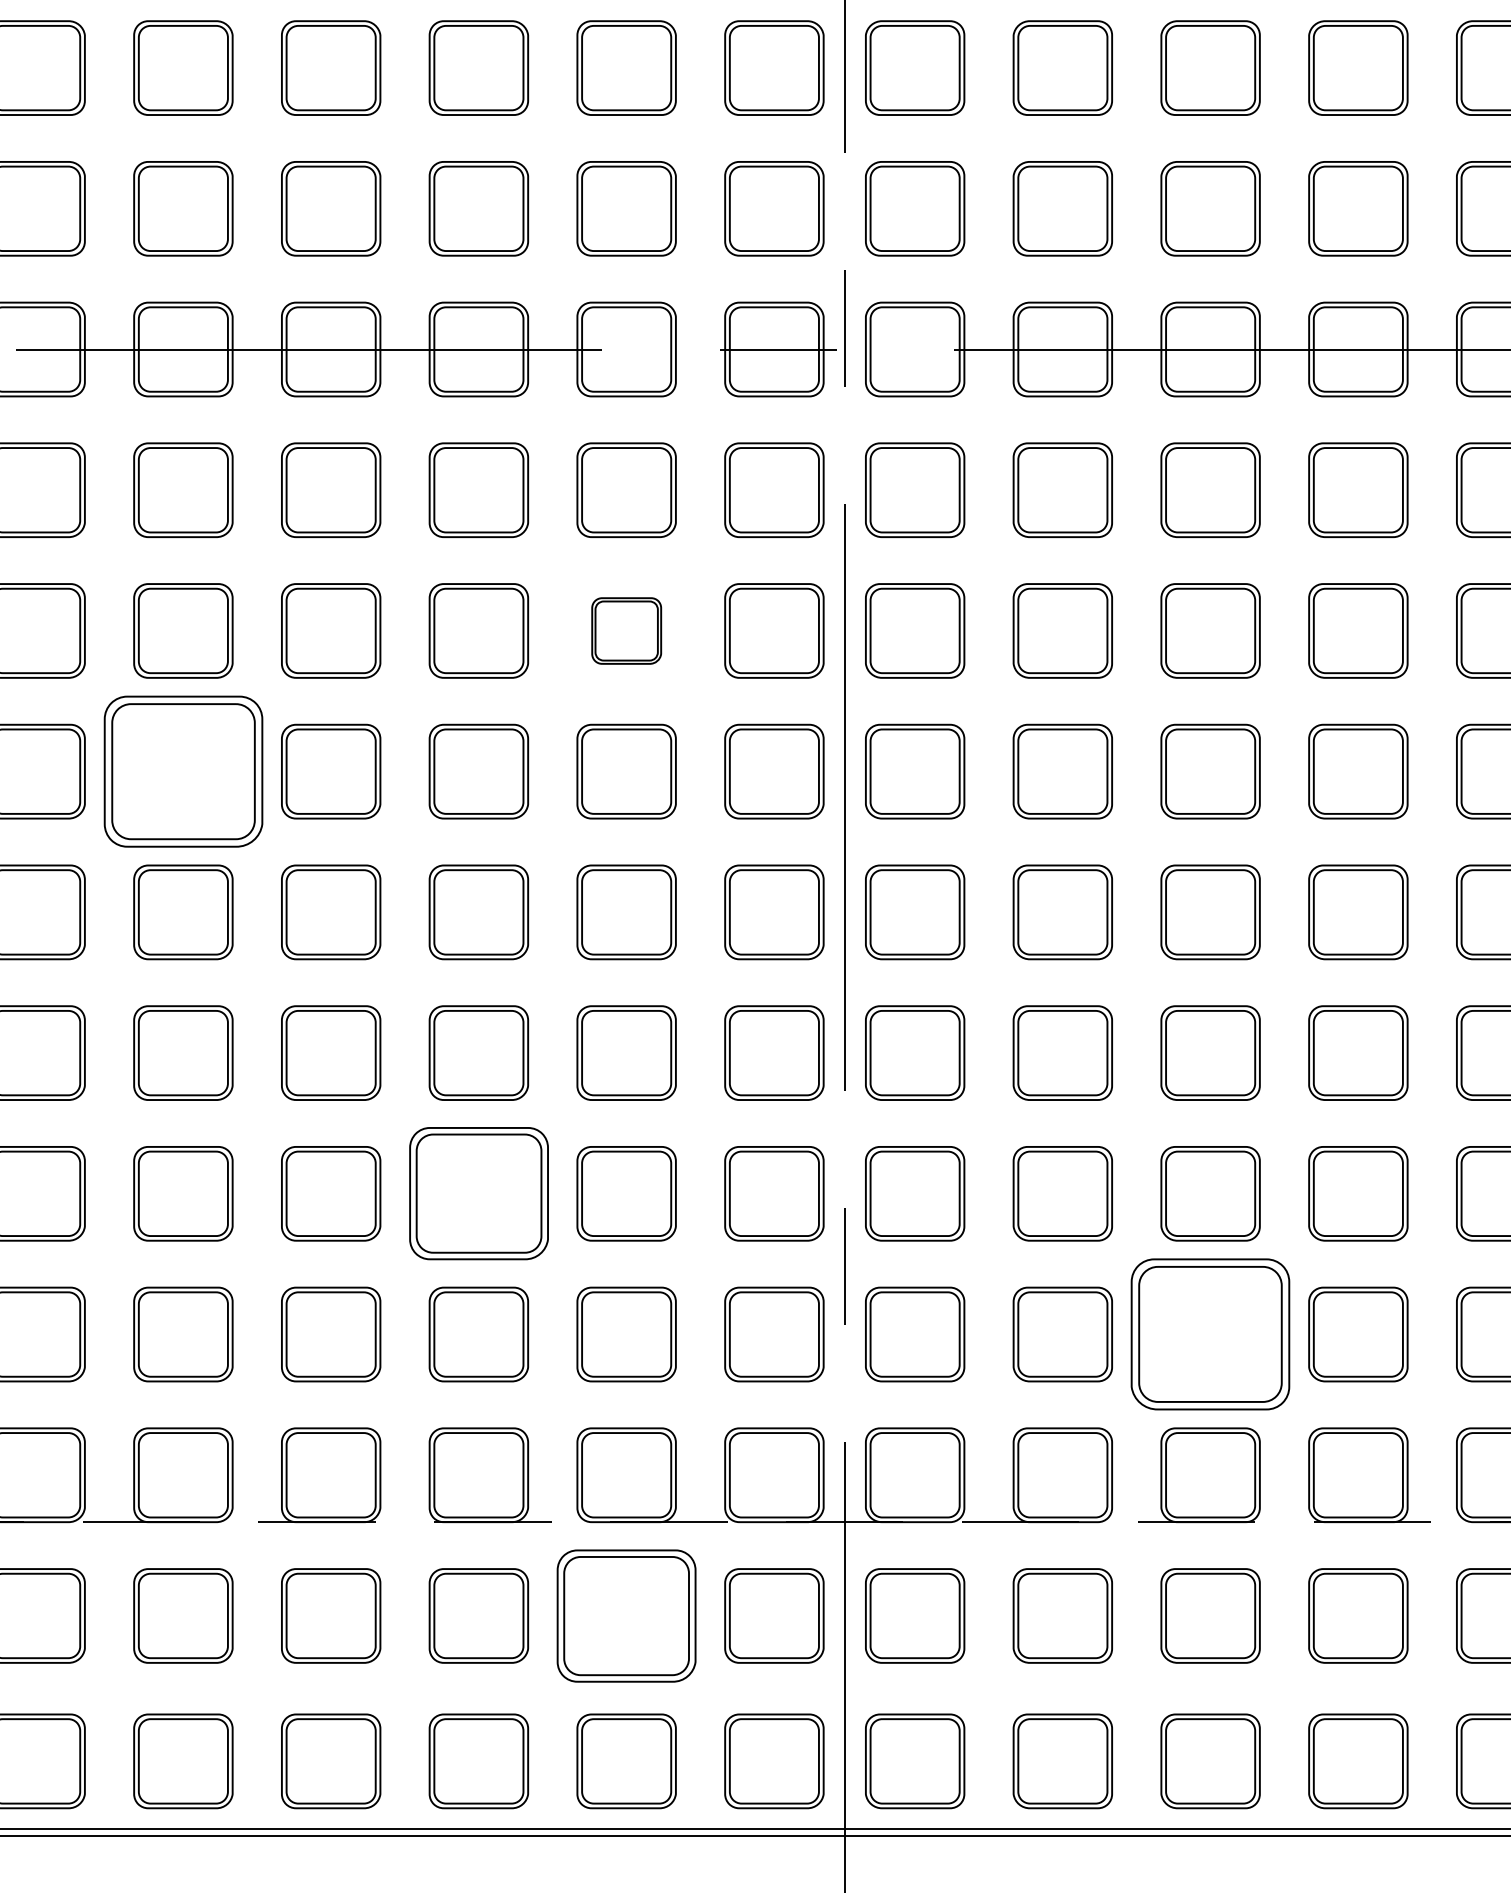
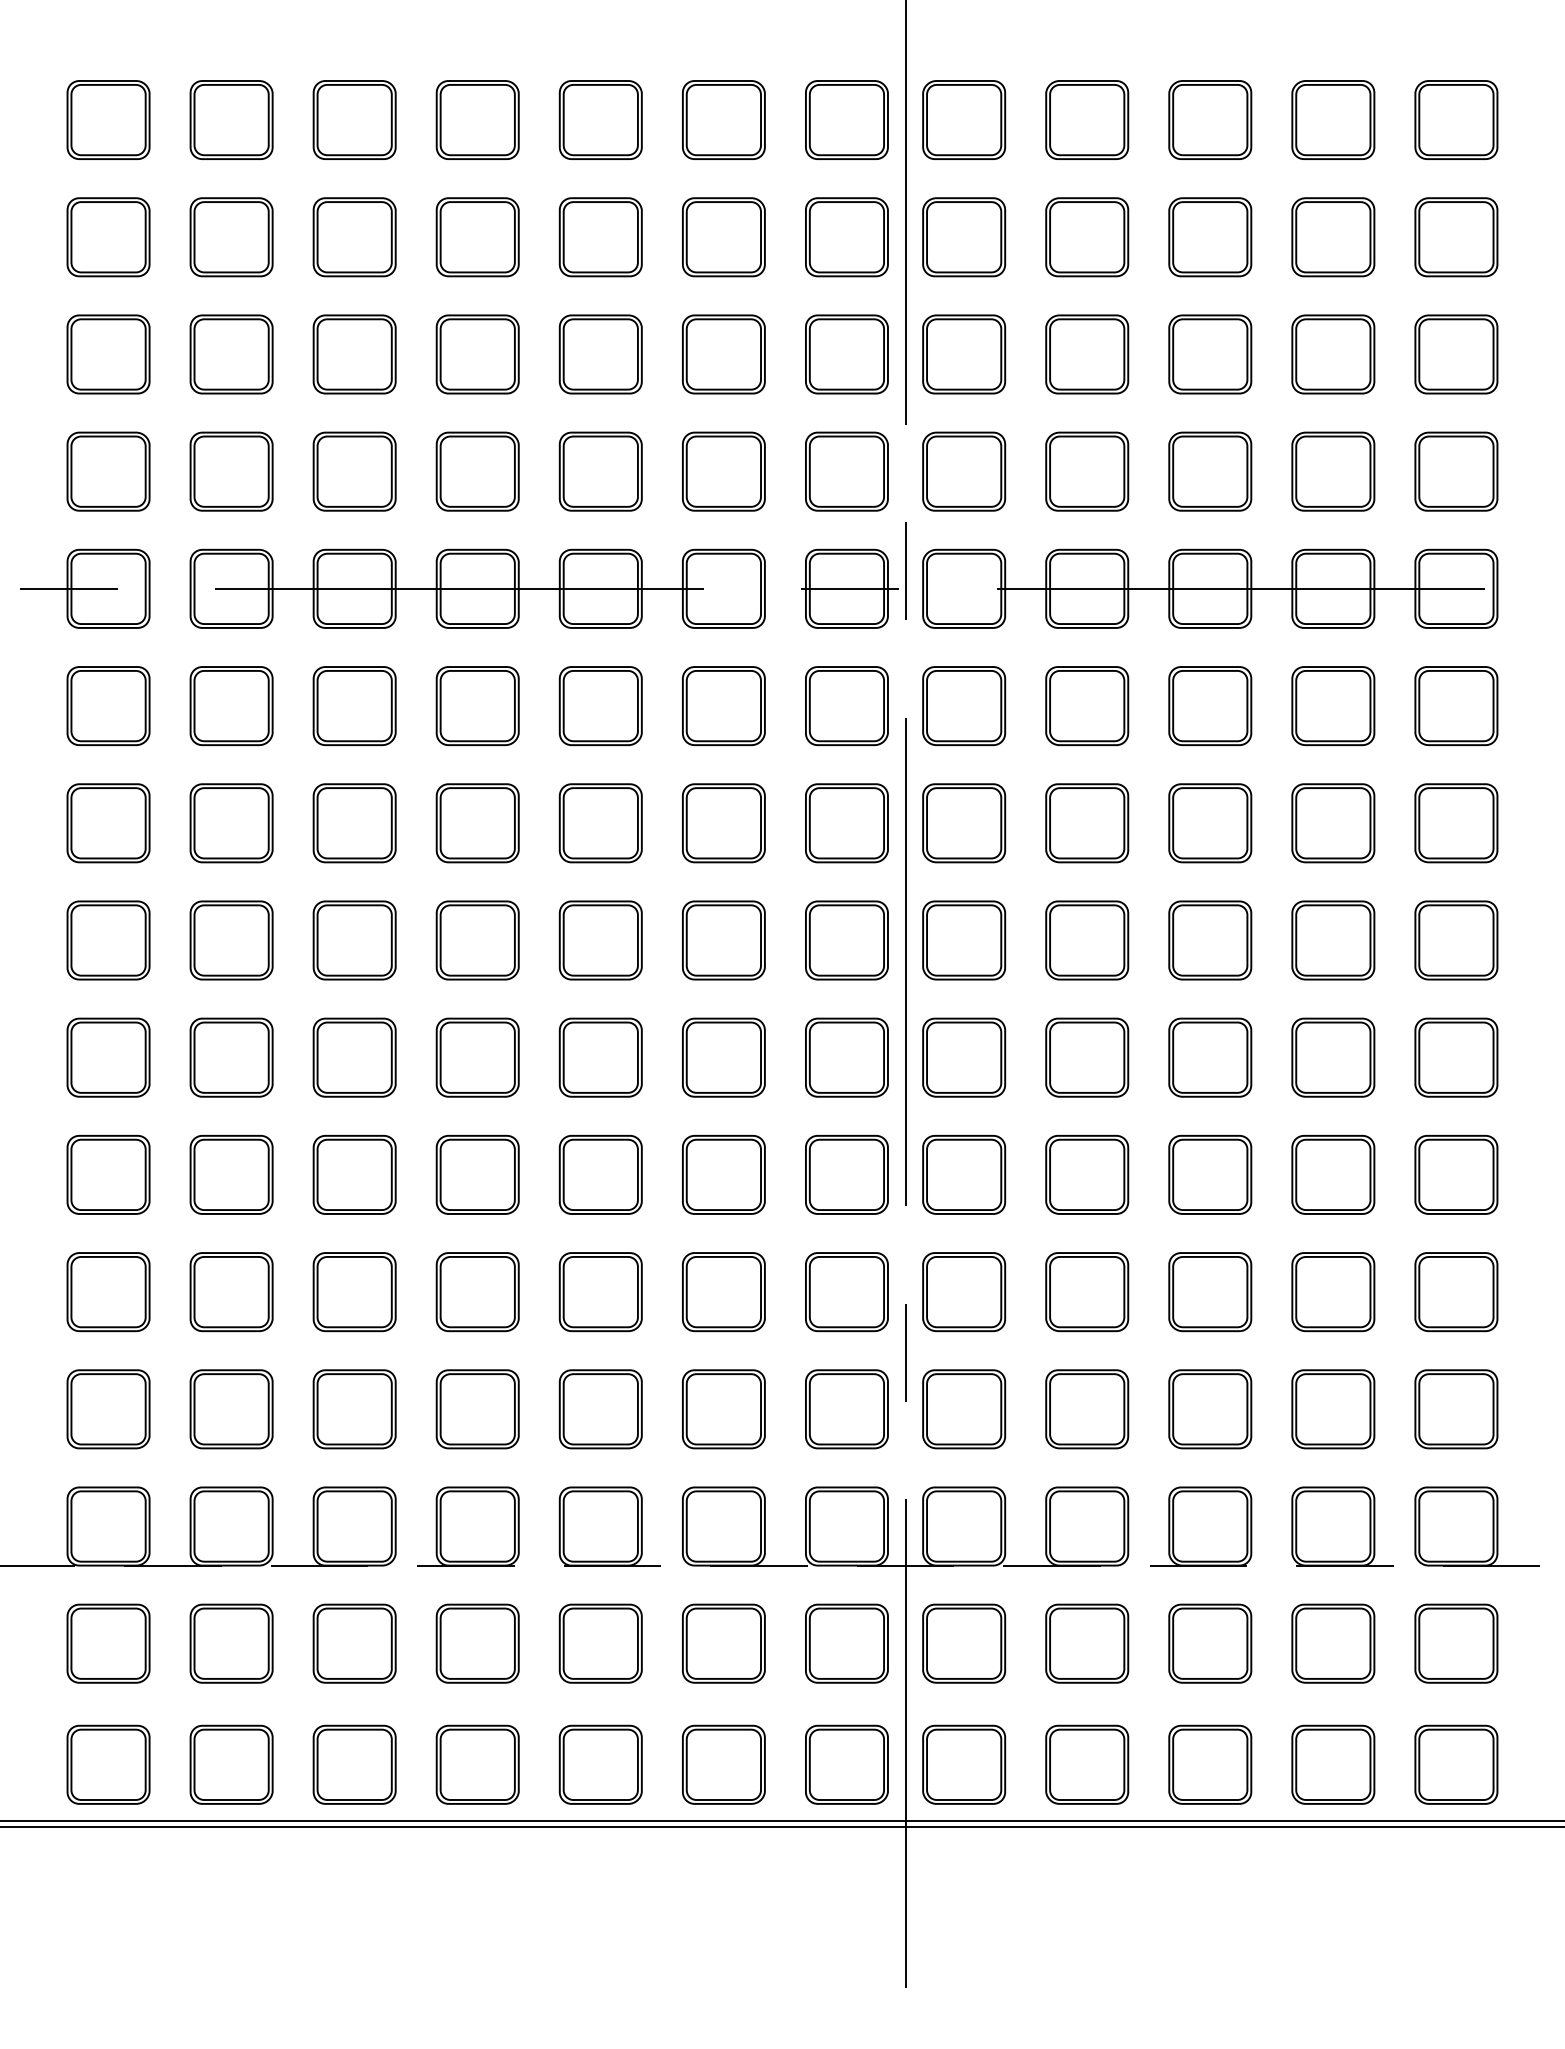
part: (626, 631) -> (723, 823), size x1.43
part: (183, 771) -> (354, 940), size x0.62
part: (478, 1194) -> (600, 1292), size x0.71
part: (1210, 1334) -> (1210, 1409), size x0.62
part: (626, 1615) -> (723, 1643), size x0.71

